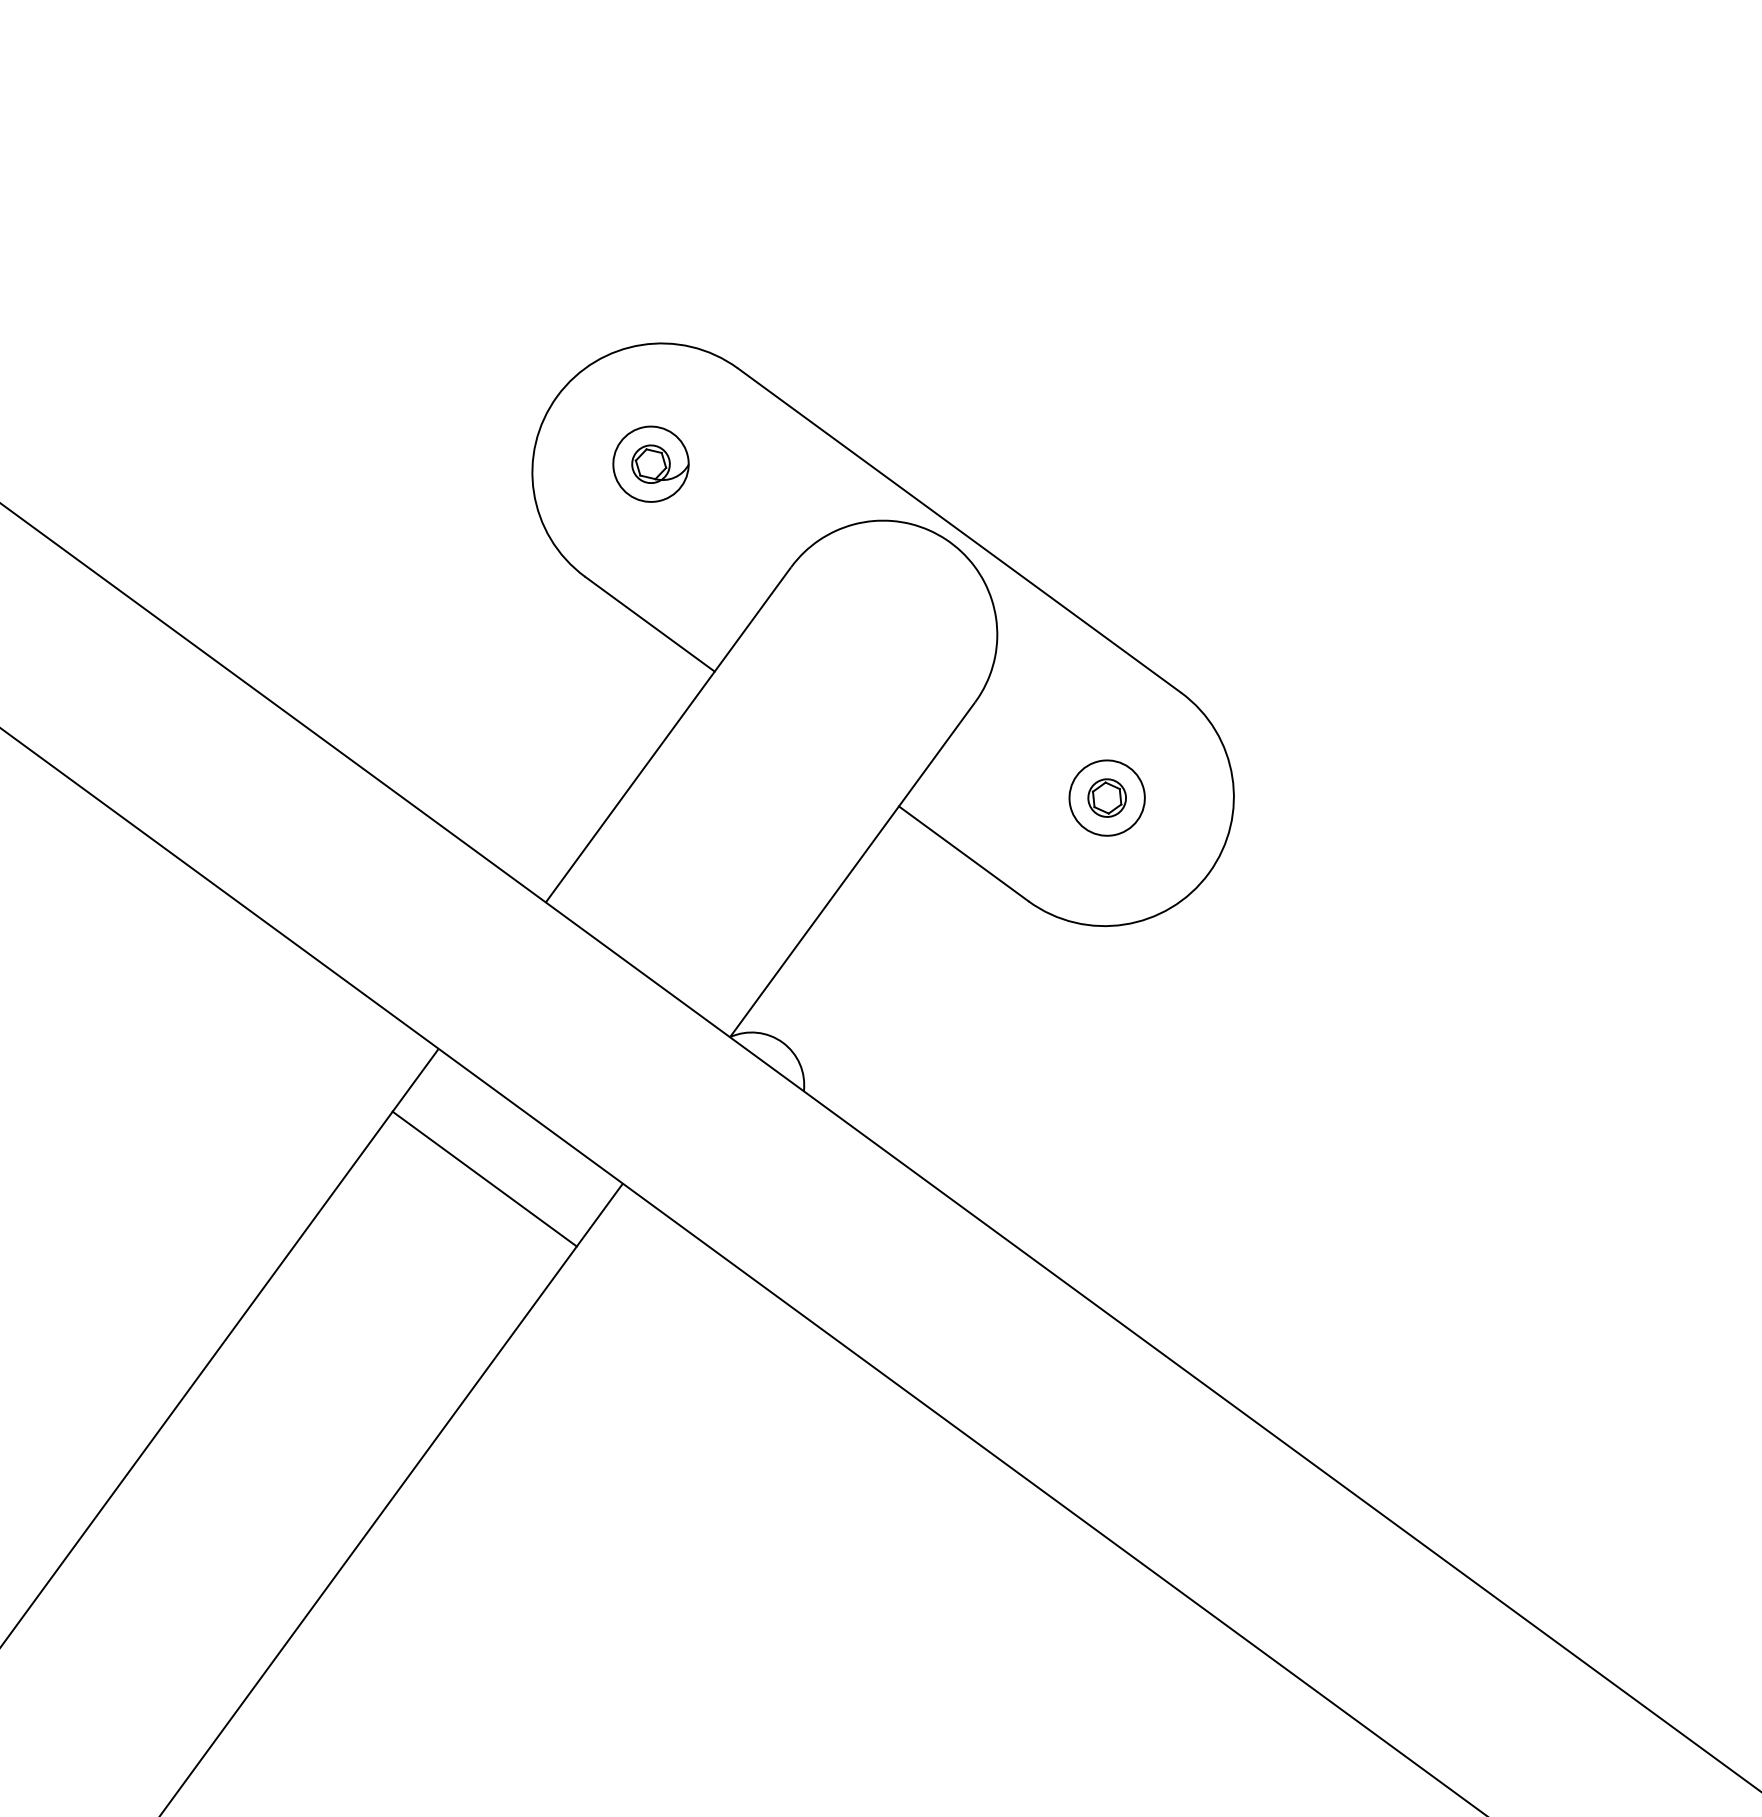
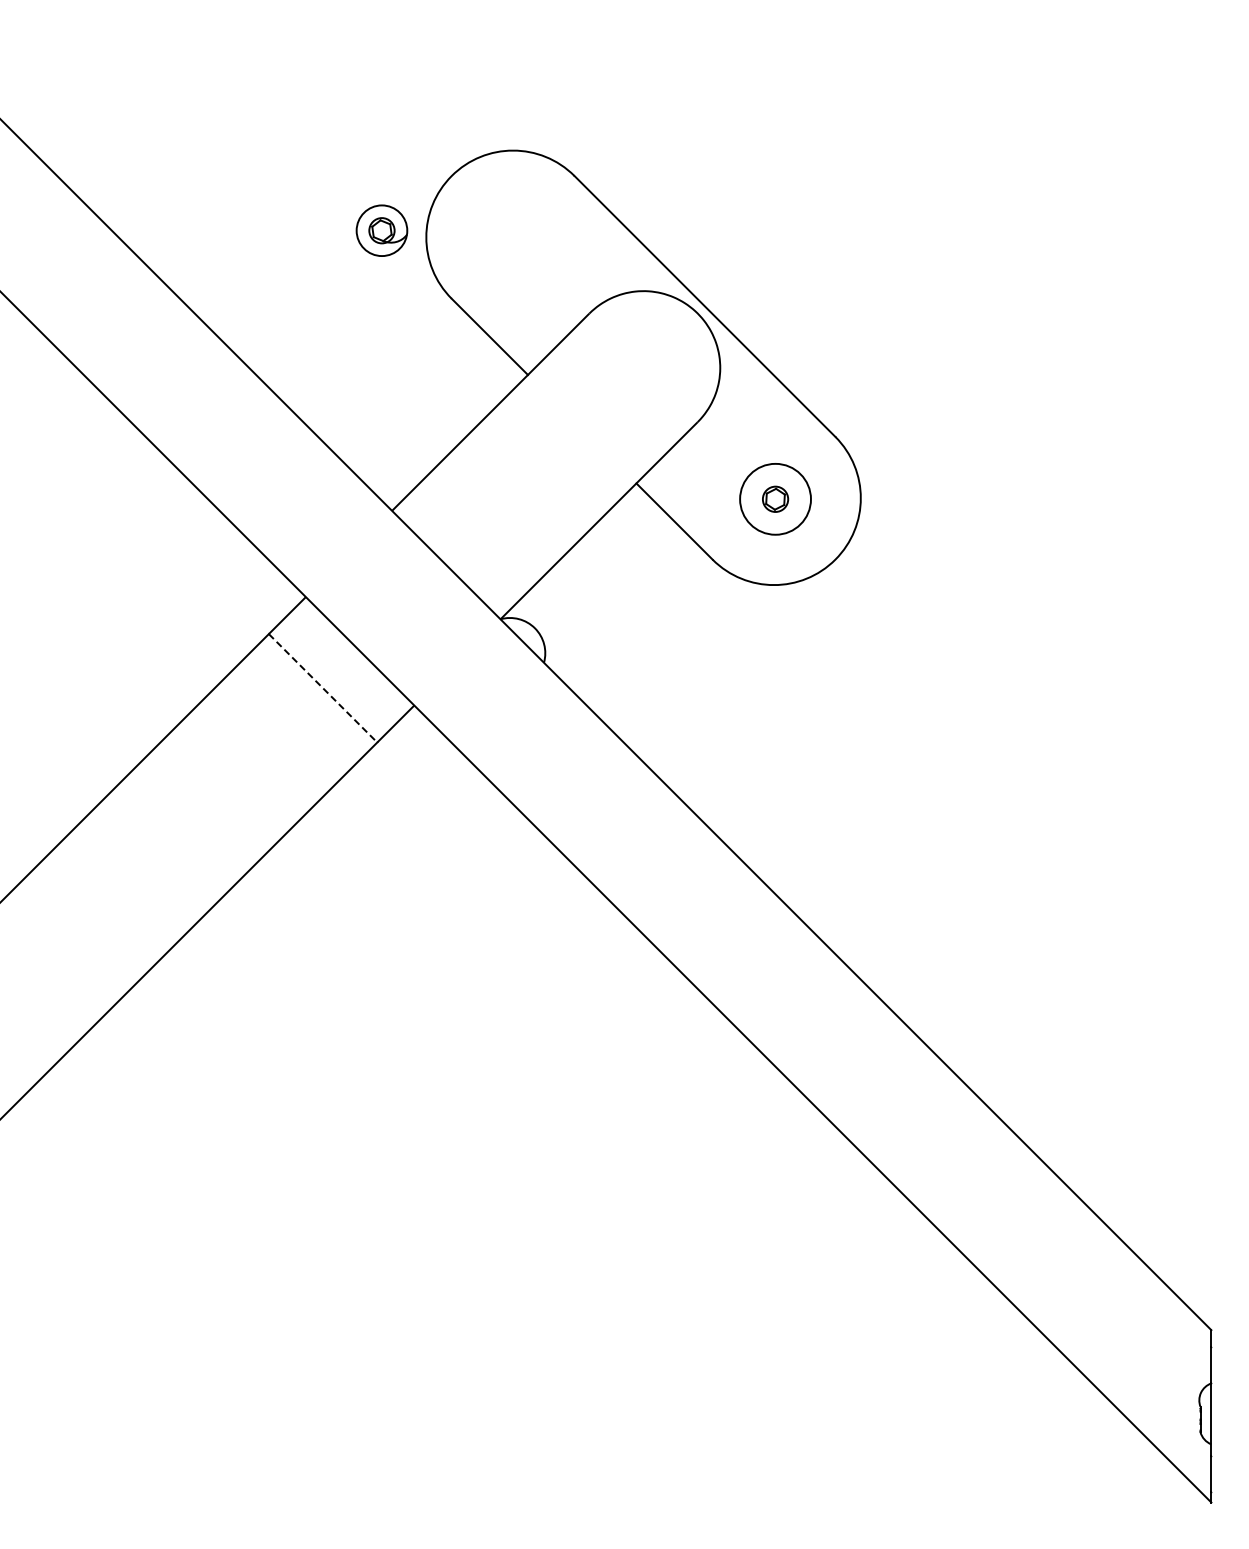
part: (650, 464) -> (381, 230), moved
circle: (1107, 798) -> (775, 499), size x1.4
line: (485, 1179) -> (323, 688), solid -> dashed

